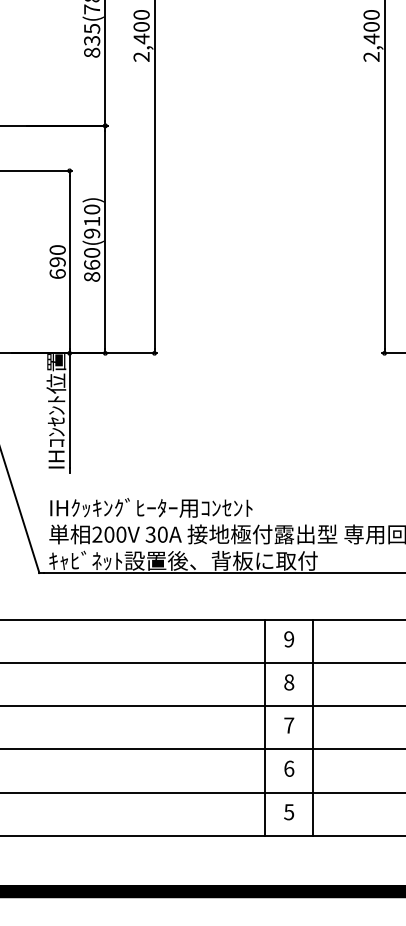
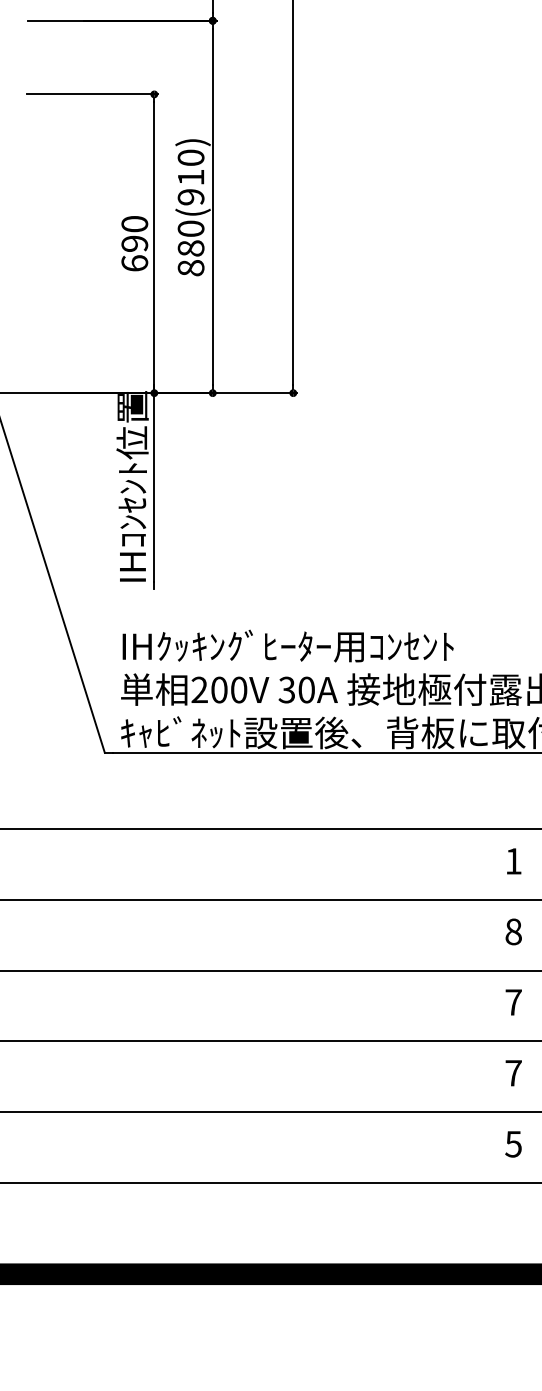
text: (92, 264) -> (191, 247), 860(910) -> 880(910)
text: (289, 639) -> (514, 861), 9 -> 1
line: (265, 727) -> (474, 1005), removed
text: (289, 768) -> (514, 1072), 6 -> 7

